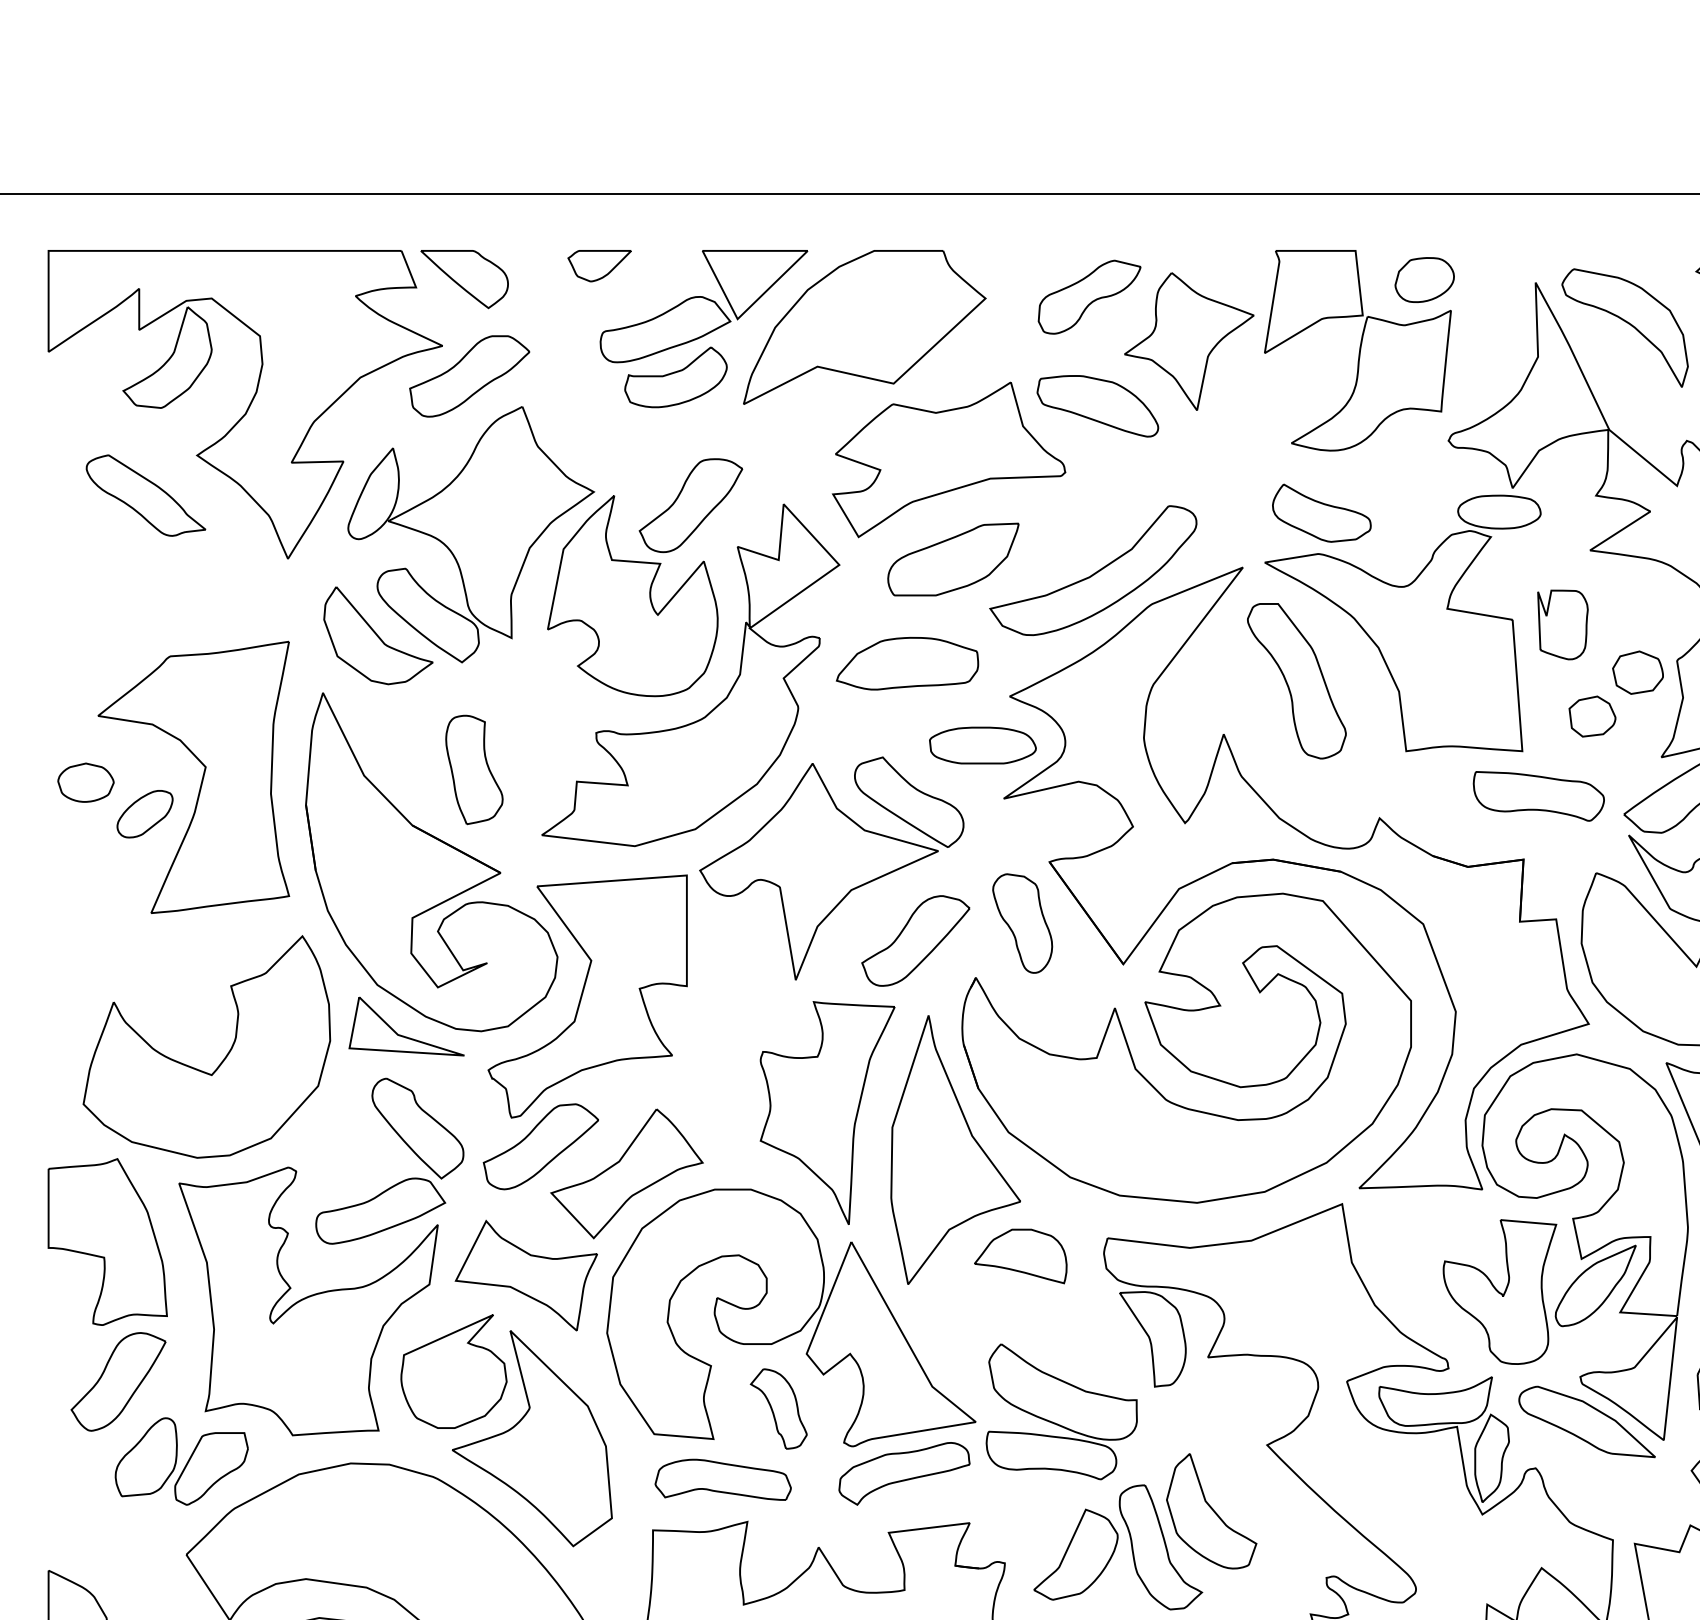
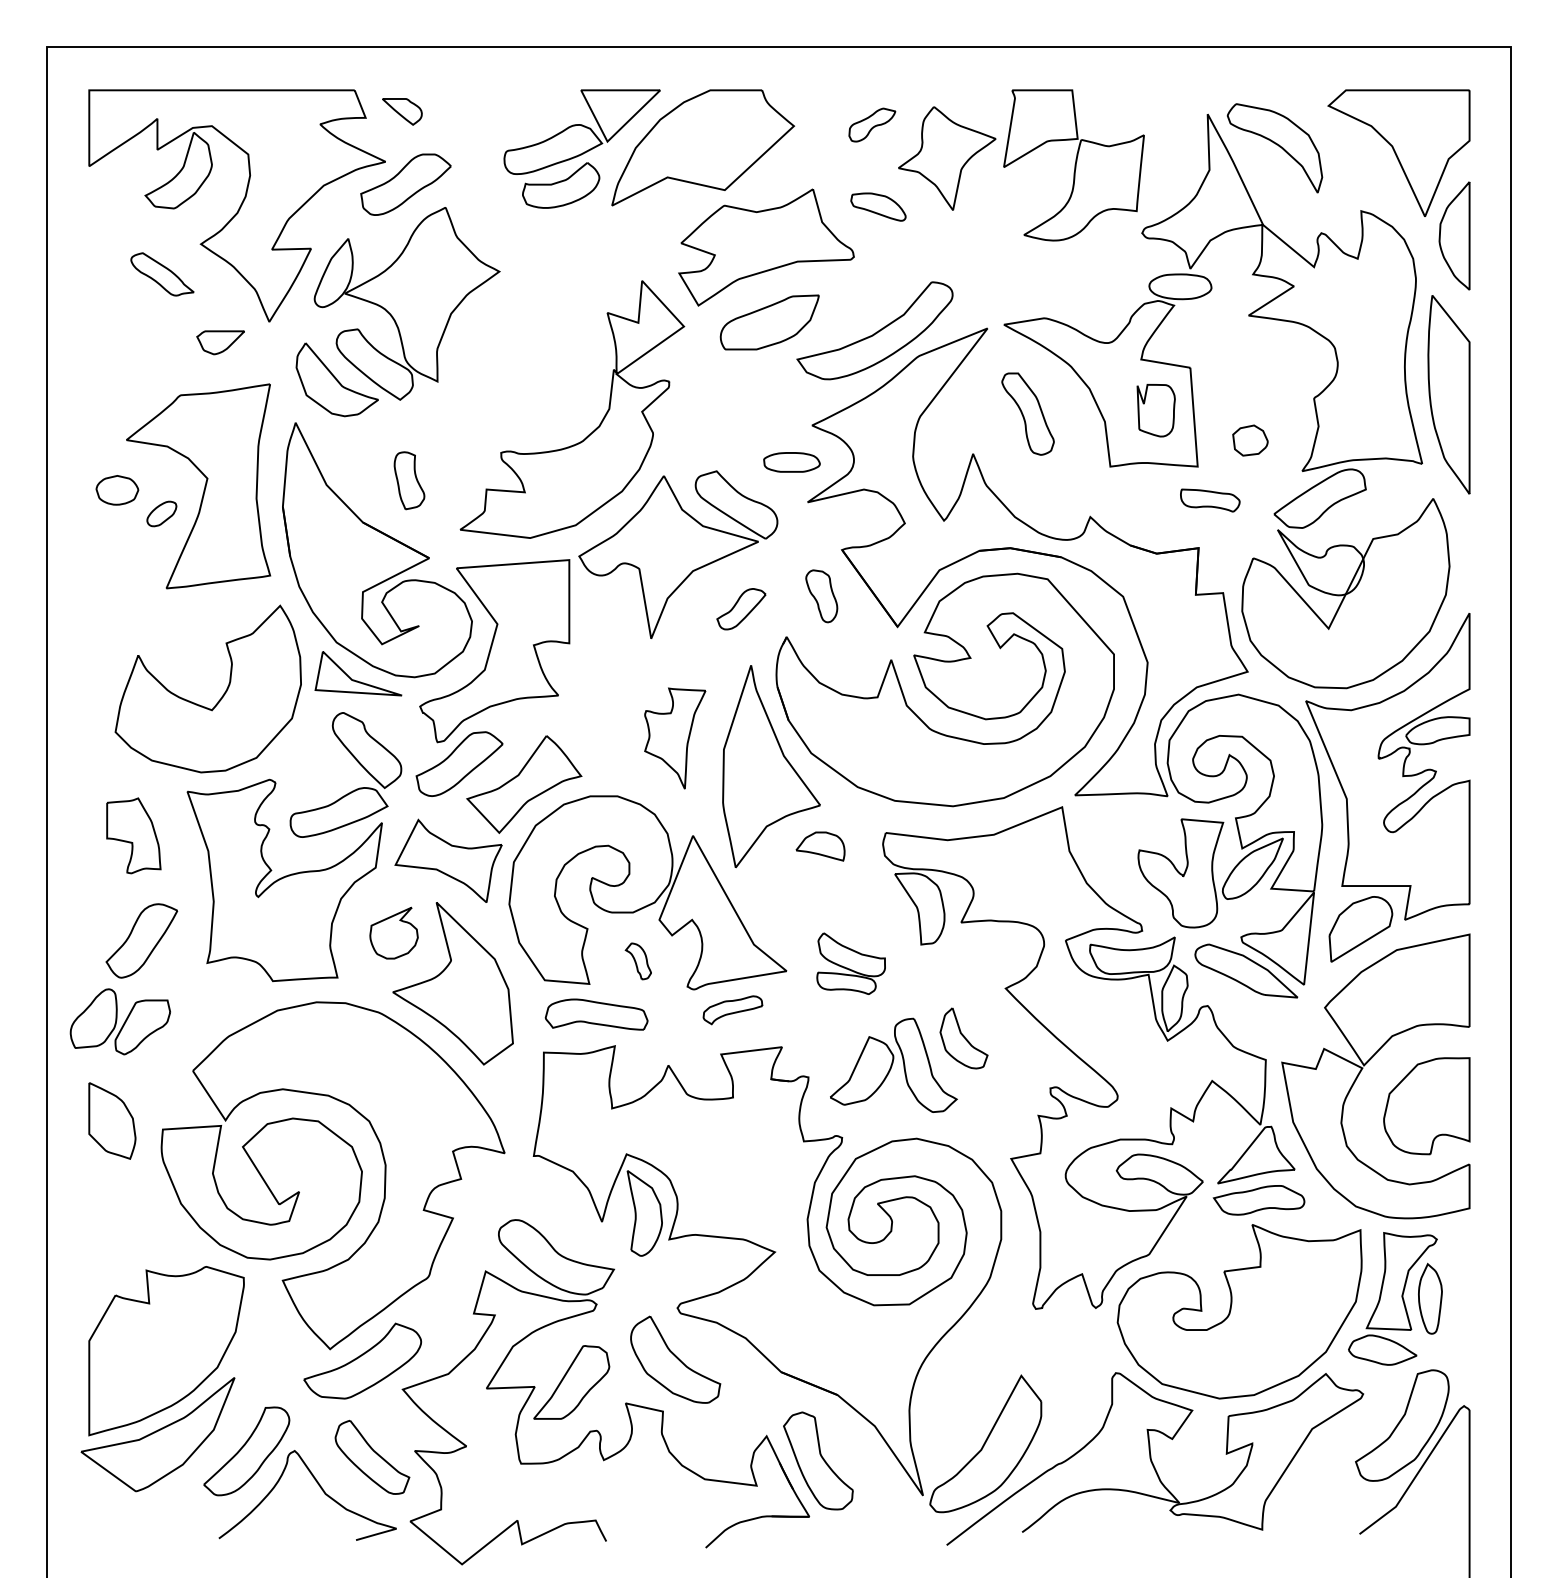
part: (599, 265) -> (220, 342), moved
part: (465, 279) -> (402, 111), size x0.6
part: (1425, 279) -> (1124, 111), removed
part: (1089, 296) -> (872, 124), size x0.6
part: (1097, 405) -> (878, 206), size x0.6
part: (145, 495) -> (162, 274), size x0.7
part: (1321, 513) -> (1046, 287), removed
part: (644, 578) -> (537, 336), removed
part: (1561, 624) -> (1155, 410), moved
part: (907, 663) -> (735, 400), removed
part: (1637, 672) -> (1284, 407), removed
part: (1296, 681) -> (1027, 414), size x0.7
part: (982, 745) -> (791, 462), size x0.7
part: (474, 769) -> (409, 480), size x0.7
part: (1539, 796) -> (1210, 500), size x0.6
part: (144, 813) -> (161, 513), size x0.7
part: (1022, 923) -> (821, 596), size x0.7
part: (915, 939) -> (741, 608), size x0.6
part: (828, 1112) -> (675, 738), size x0.6
part: (107, 1241) -> (133, 835), size x0.6
part: (1020, 1256) -> (820, 846), size x0.7
part: (453, 1370) -> (393, 932), size x0.6
part: (778, 1409) -> (638, 961), size x0.6
part: (1060, 1411) -> (850, 963), size x0.6
part: (180, 1461) -> (119, 1021), moved
part: (903, 1474) -> (732, 1010), size x0.6
part: (1210, 1511) -> (963, 1038), size x0.7

